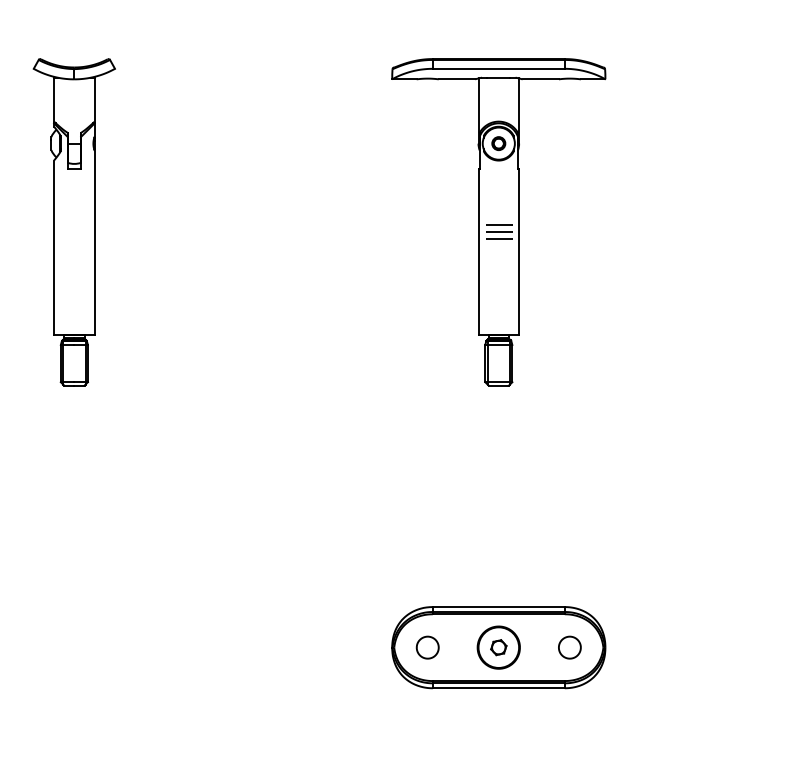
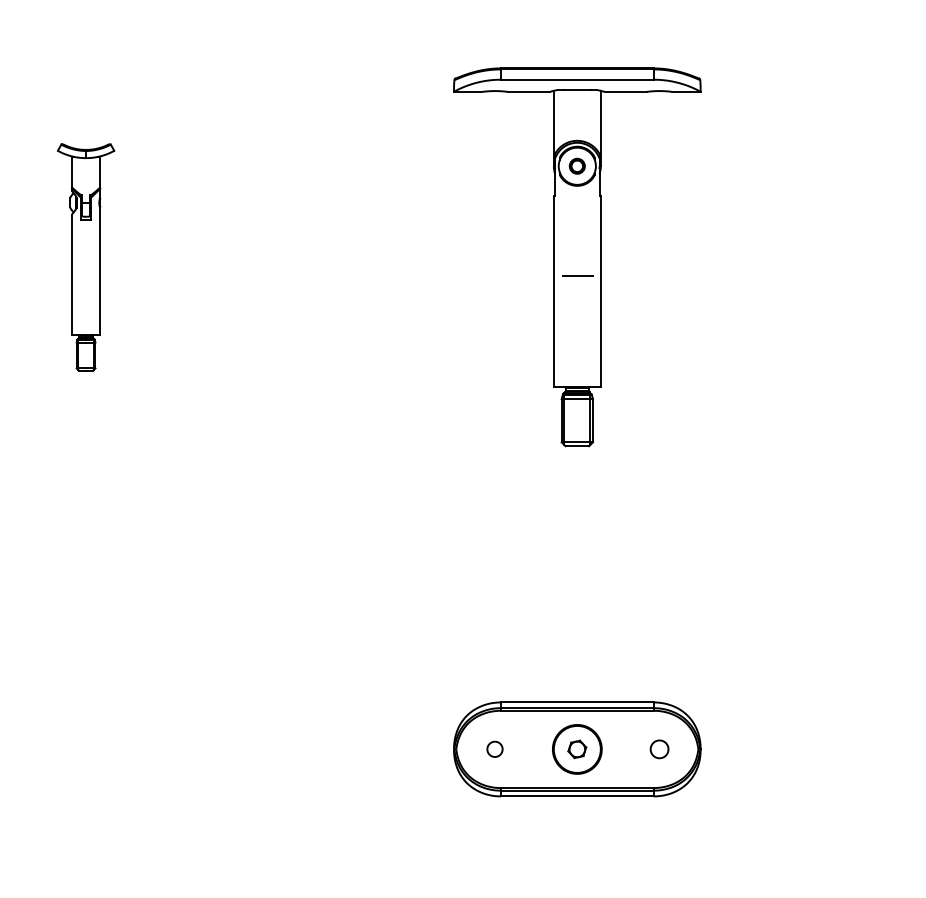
part: (73, 222) -> (85, 257), size x0.6
line: (499, 225) -> (578, 260), removed
line: (499, 231) -> (578, 267), removed
part: (427, 647) -> (494, 749), size x0.6
part: (569, 647) -> (659, 749), size x0.7

